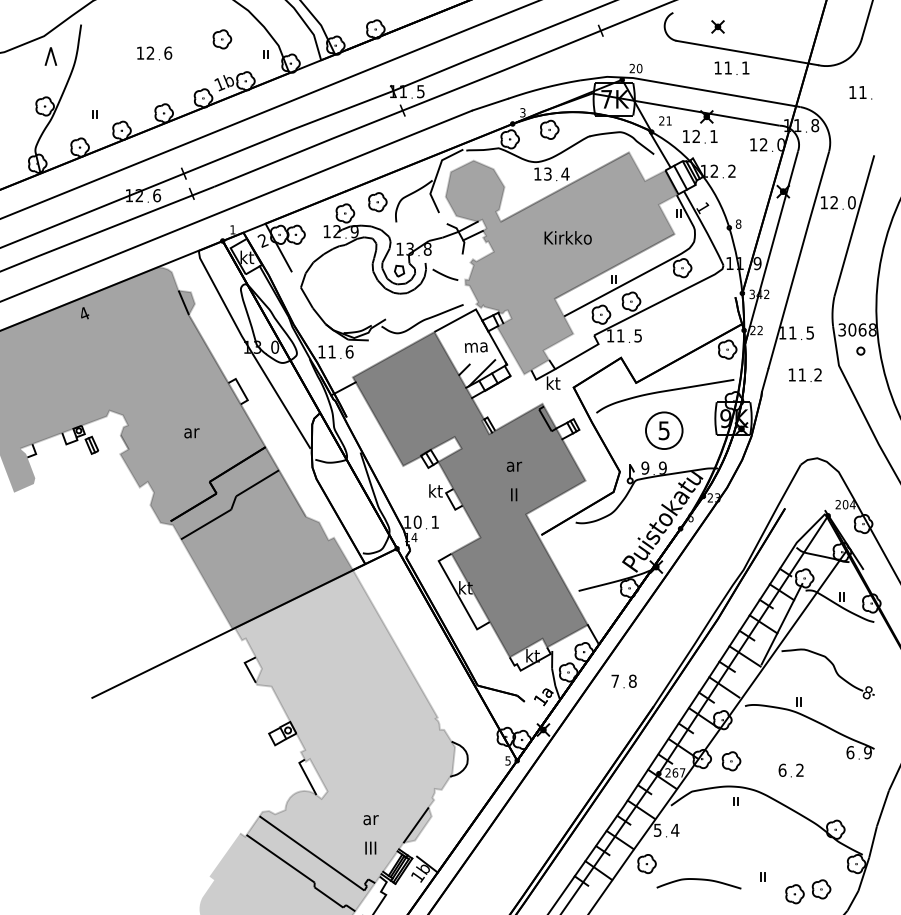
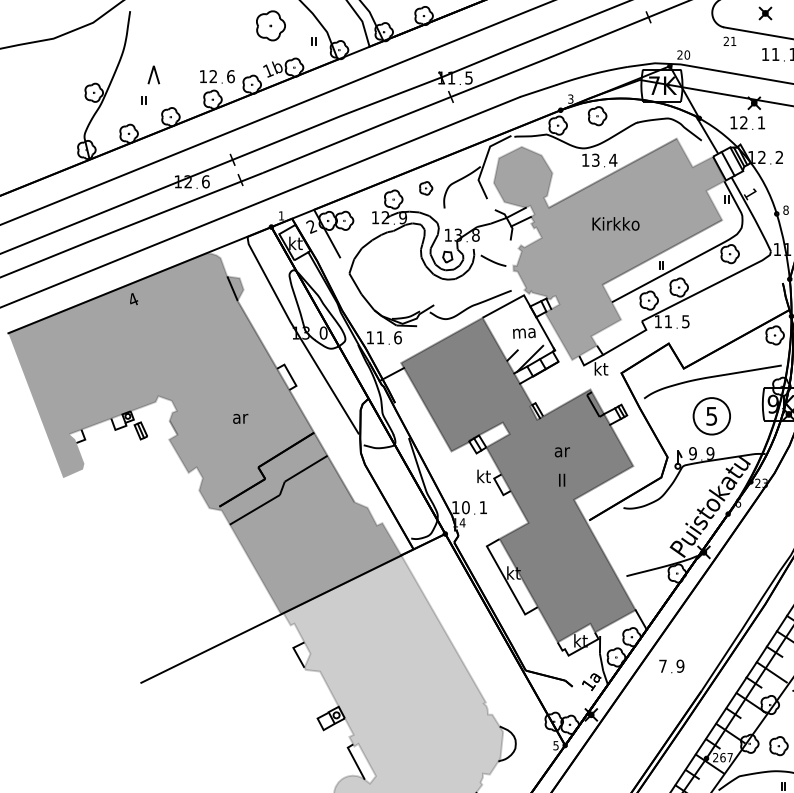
part: (222, 39) -> (271, 26), size x1.6
text: (154, 53) -> (217, 76), moved
part: (50, 56) -> (153, 74), moved
text: (665, 120) -> (730, 40), moved
part: (377, 202) -> (425, 188), size x0.7
text: (632, 681) -> (680, 666), 8 -> 9

